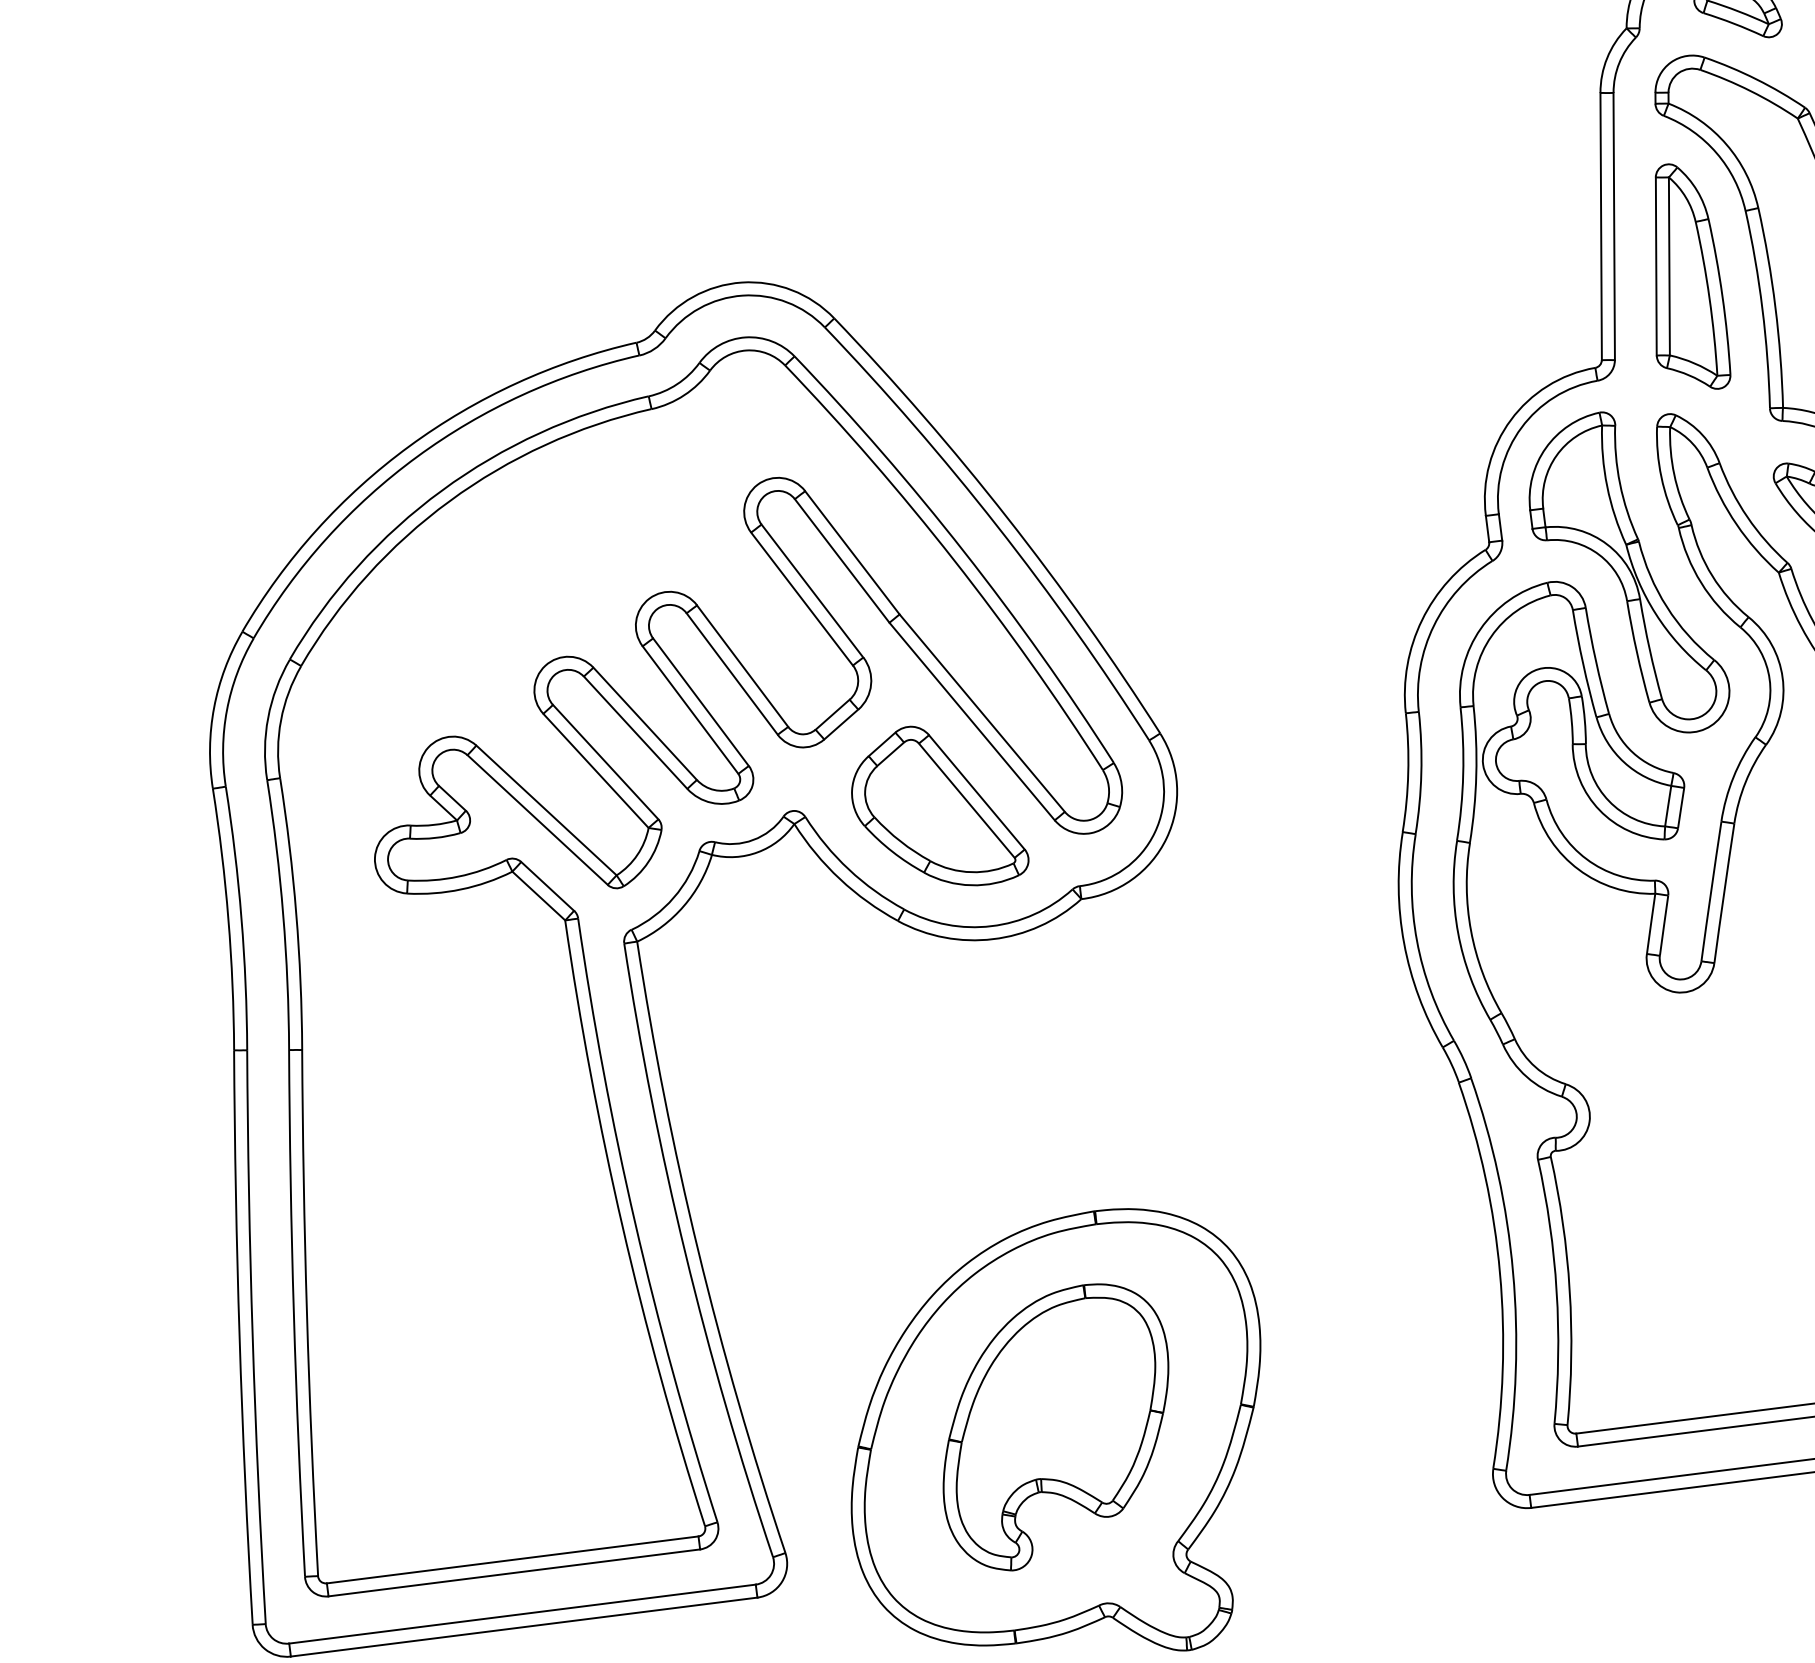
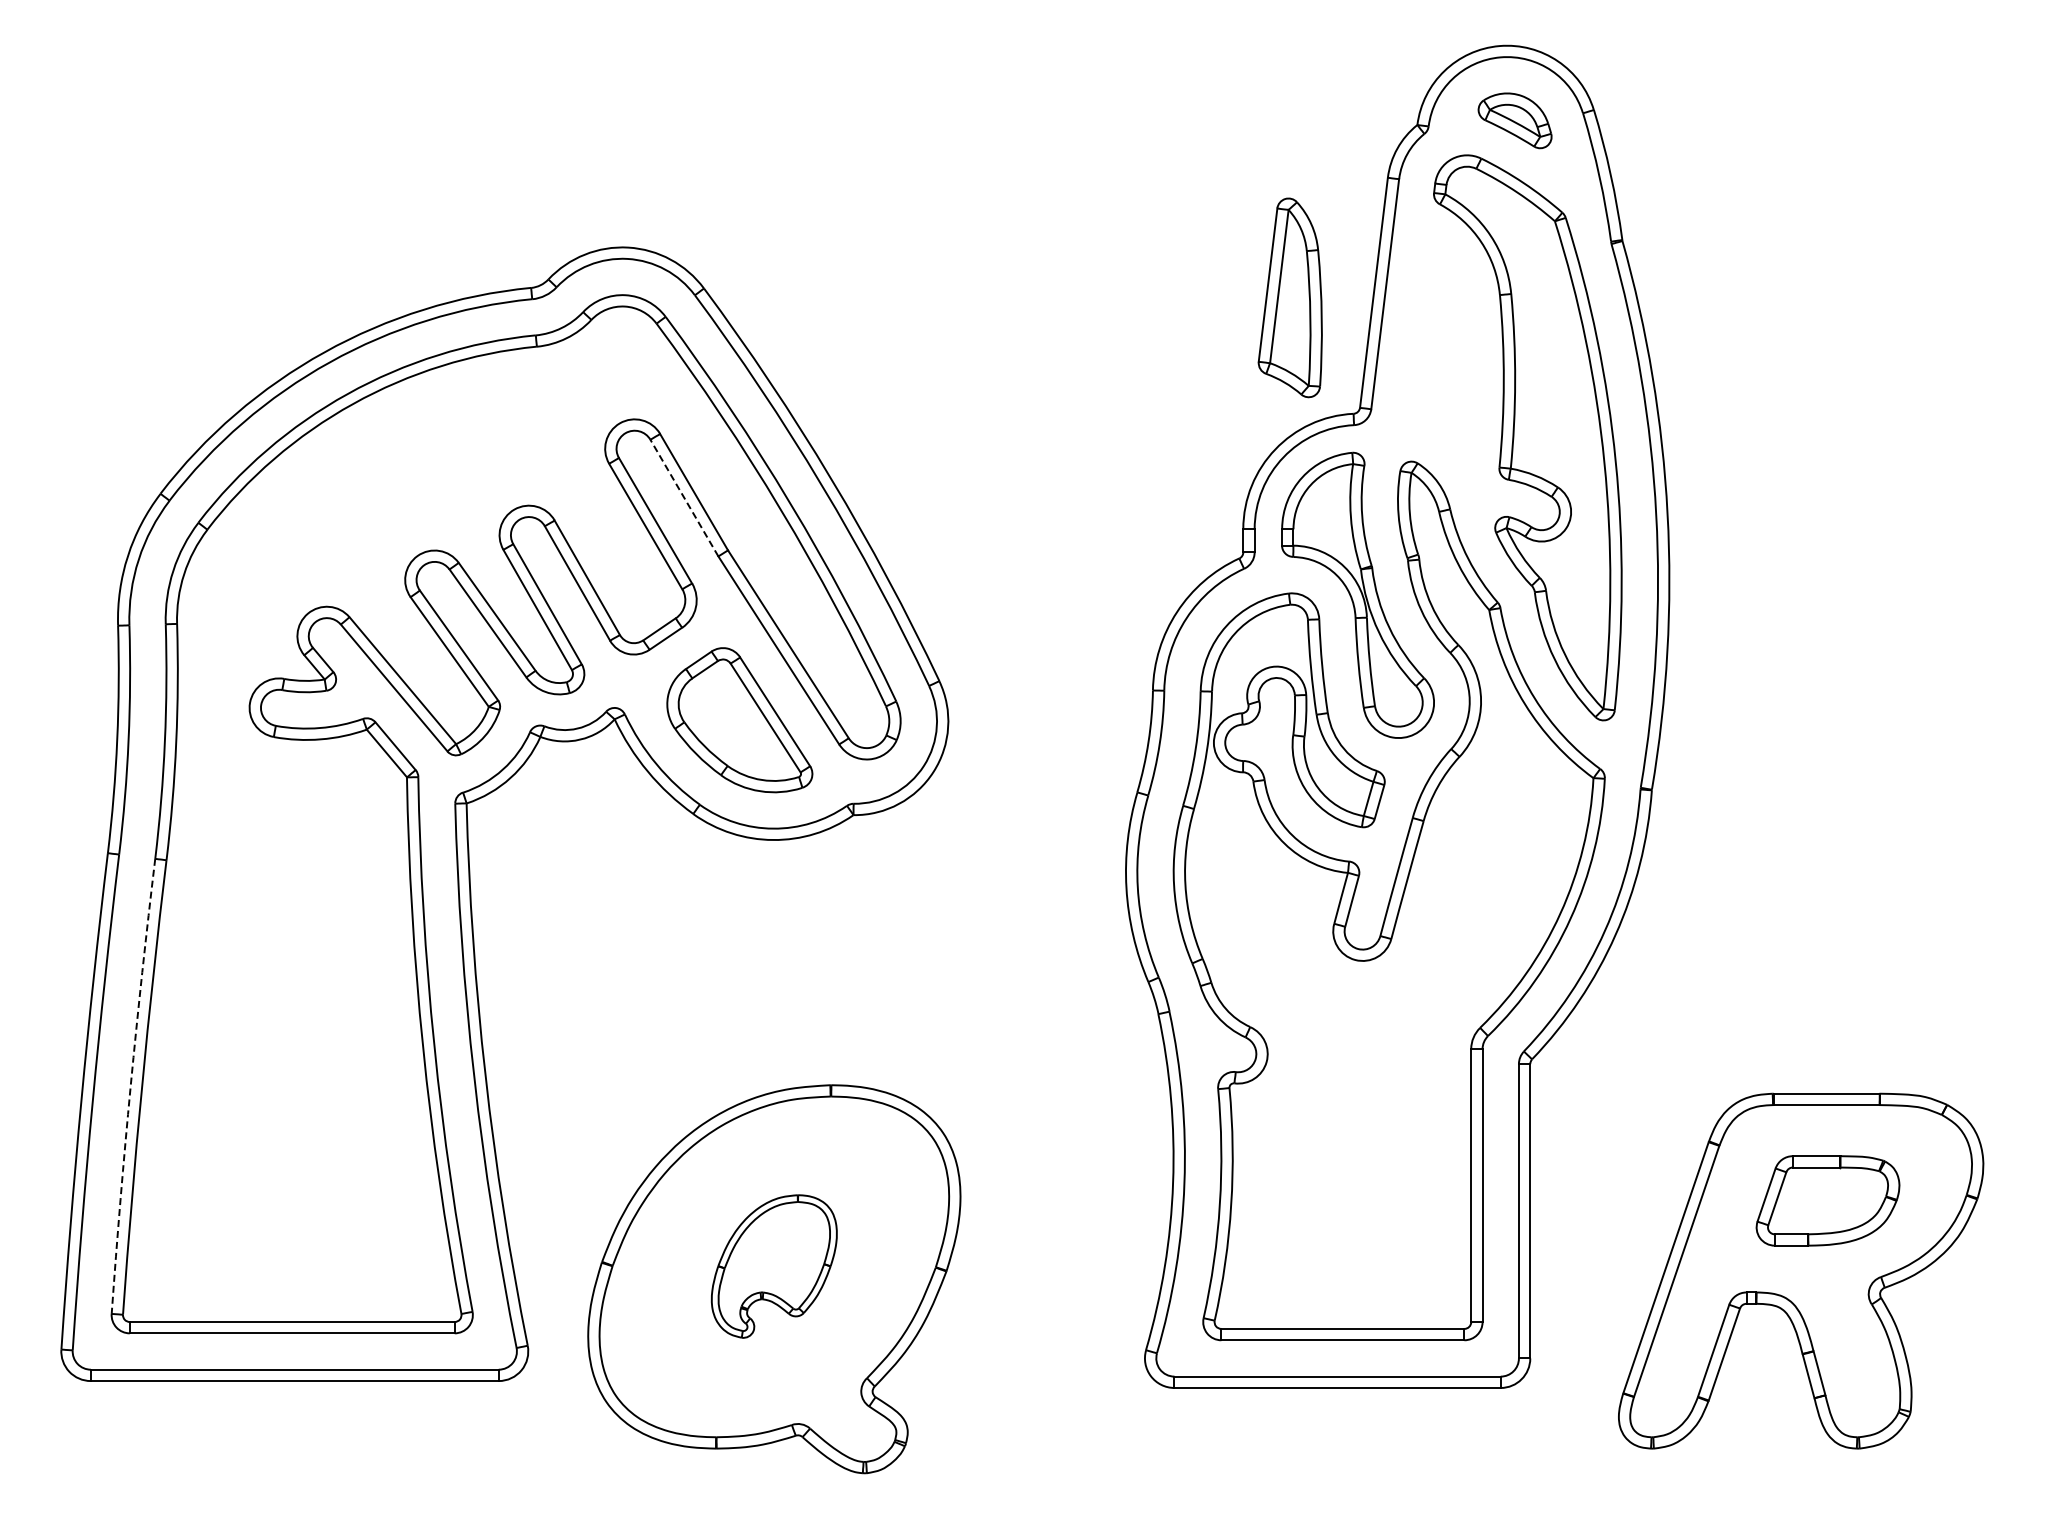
part: (1682, 277) -> (1289, 297), moved
line: (842, 561) -> (684, 498), solid -> dashed
arc: (293, 1313) -> (130, 1086), solid -> dashed
part: (1056, 1426) -> (774, 1266), size x0.6

